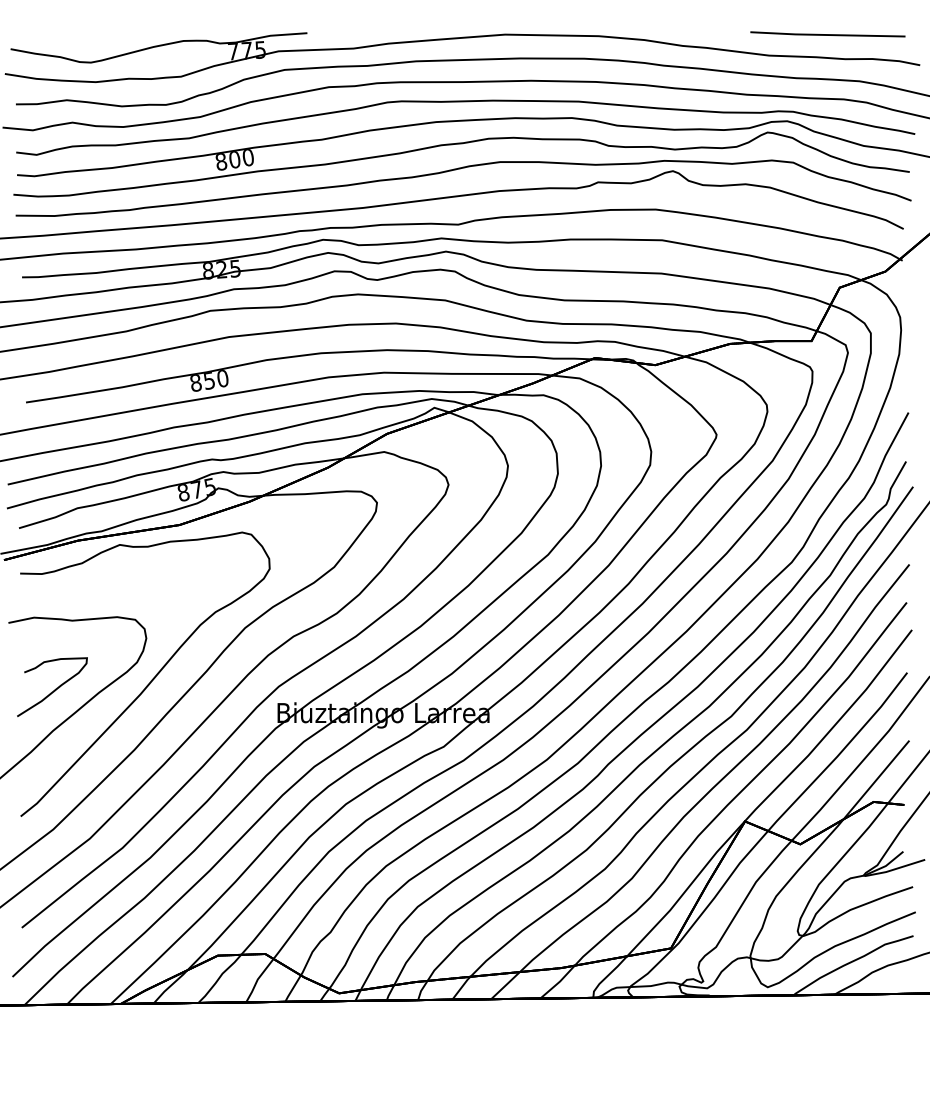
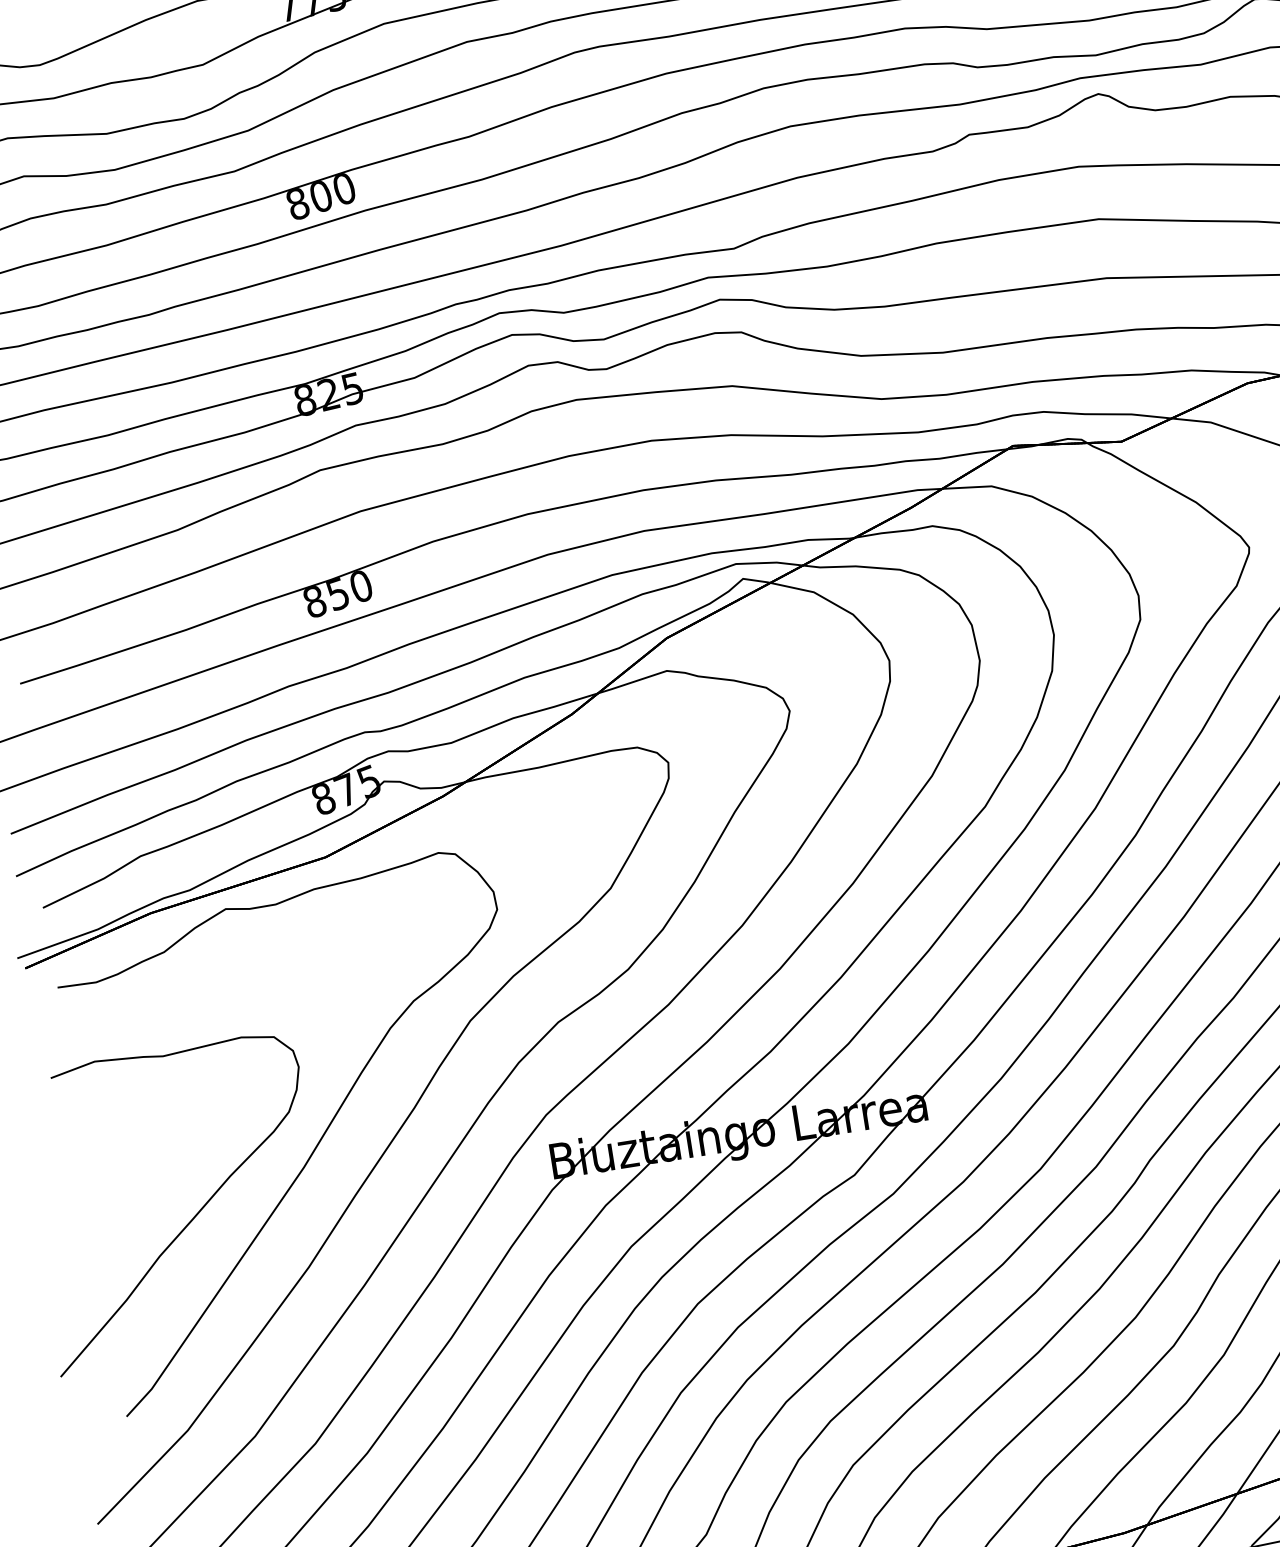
curve: (55, 688) -> (152, 1180), removed

